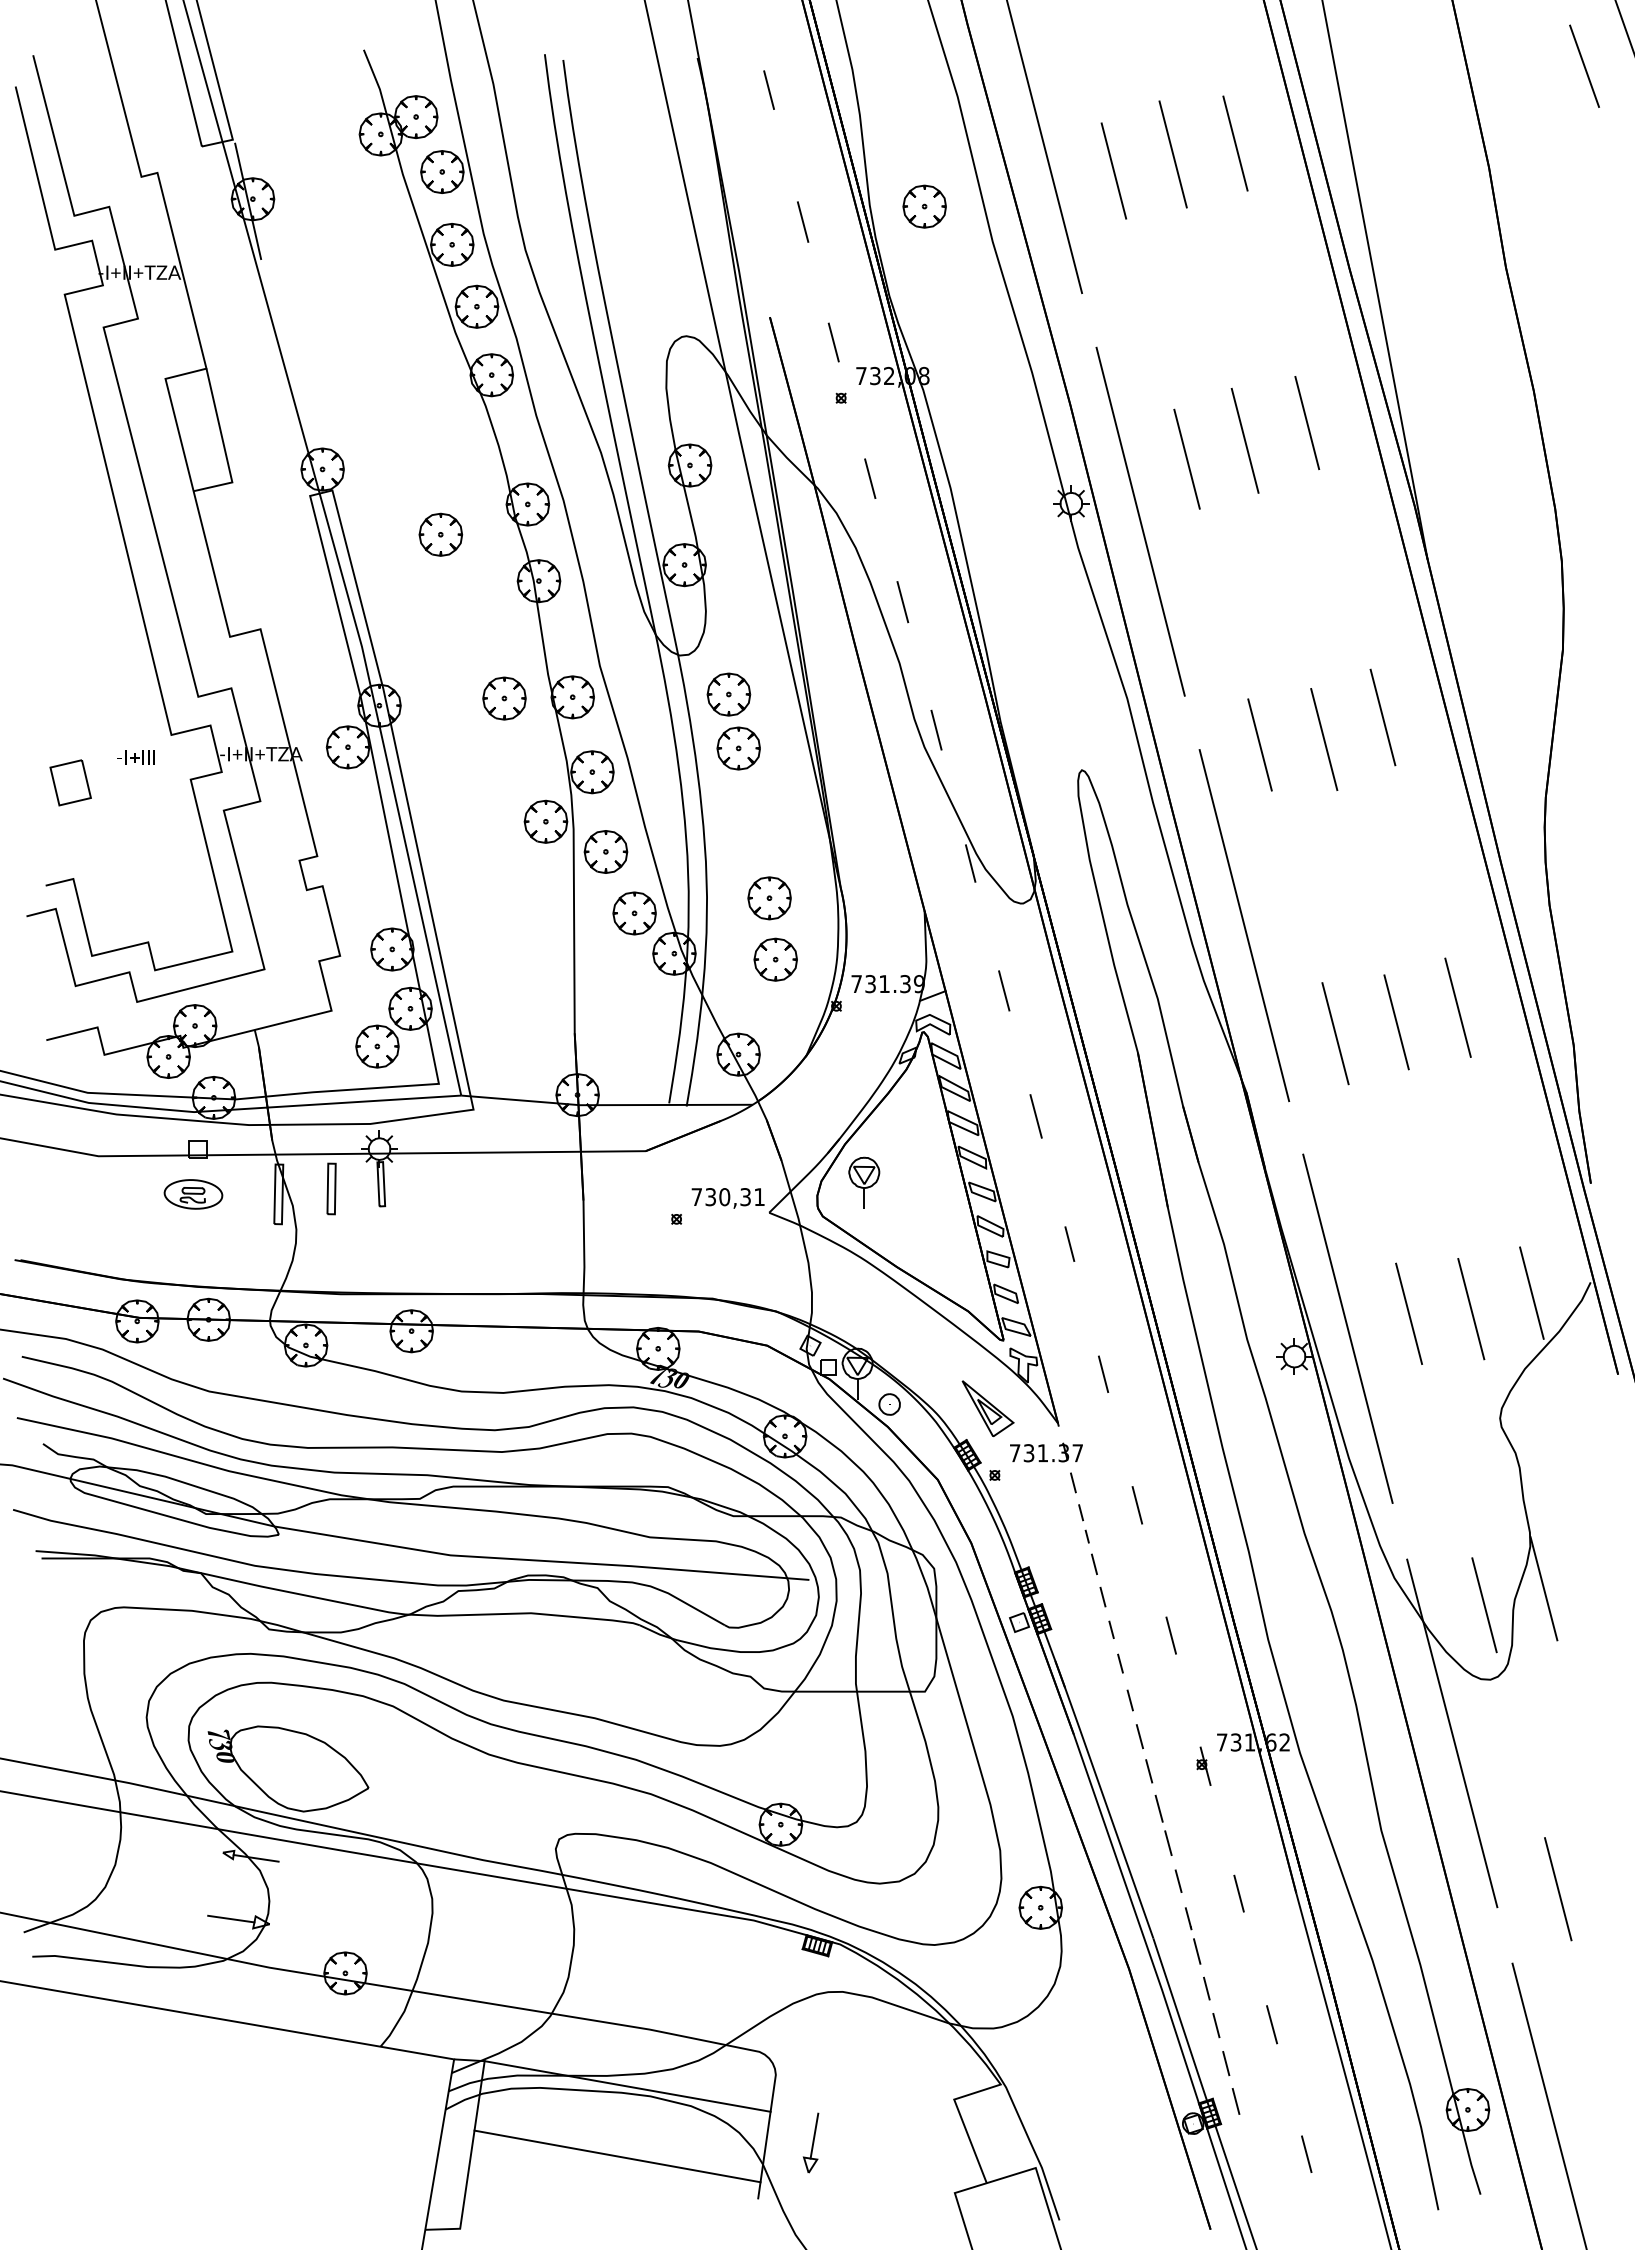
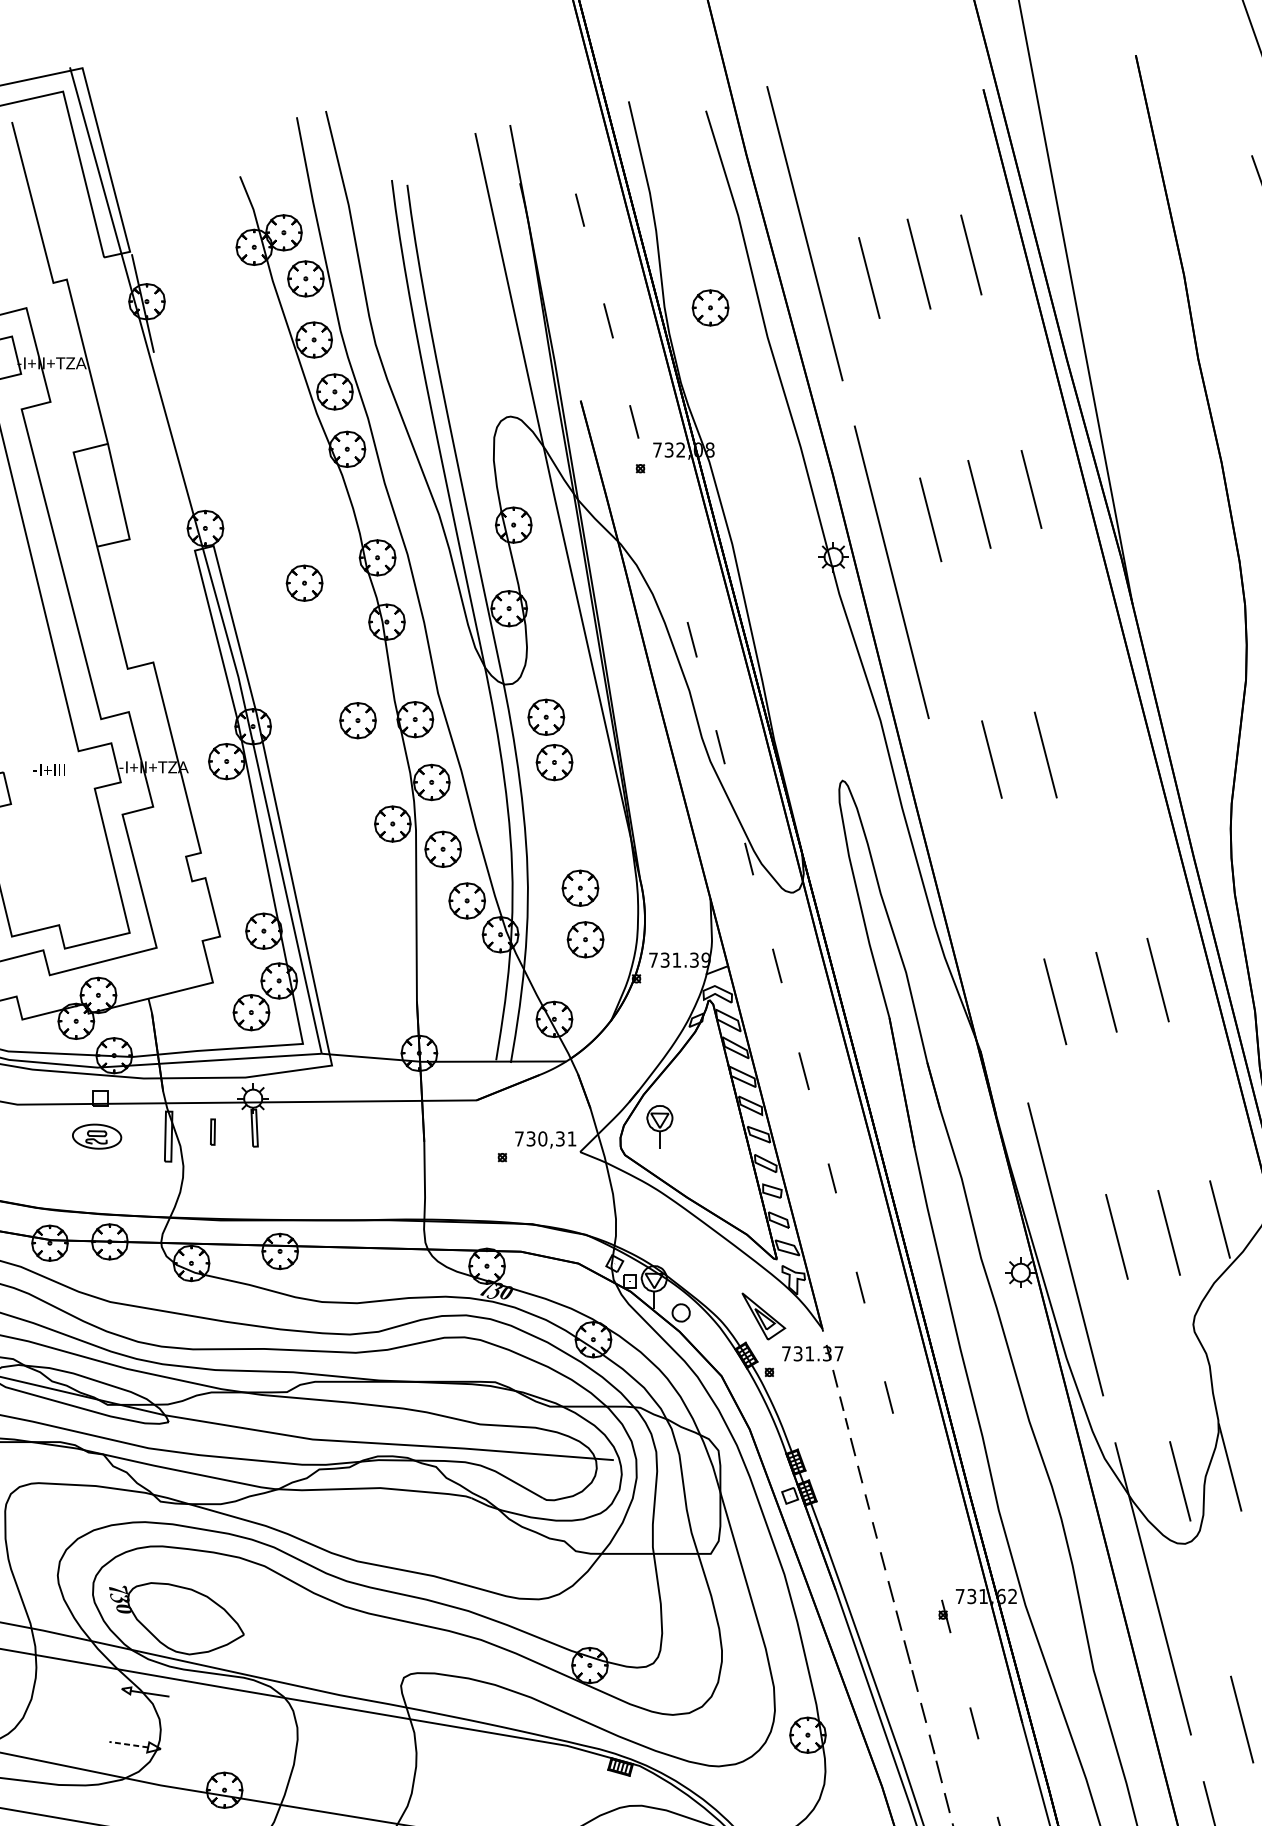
line: (870, 478) -> (665, 536), removed
line: (1382, 717) -> (1094, 736), removed
line: (1244, 925) -> (978, 911), removed
part: (331, 1188) -> (212, 1131), size x0.6
line: (1170, 1635) -> (916, 1506), removed
line: (230, 1919) -> (128, 1745), solid -> dashed

